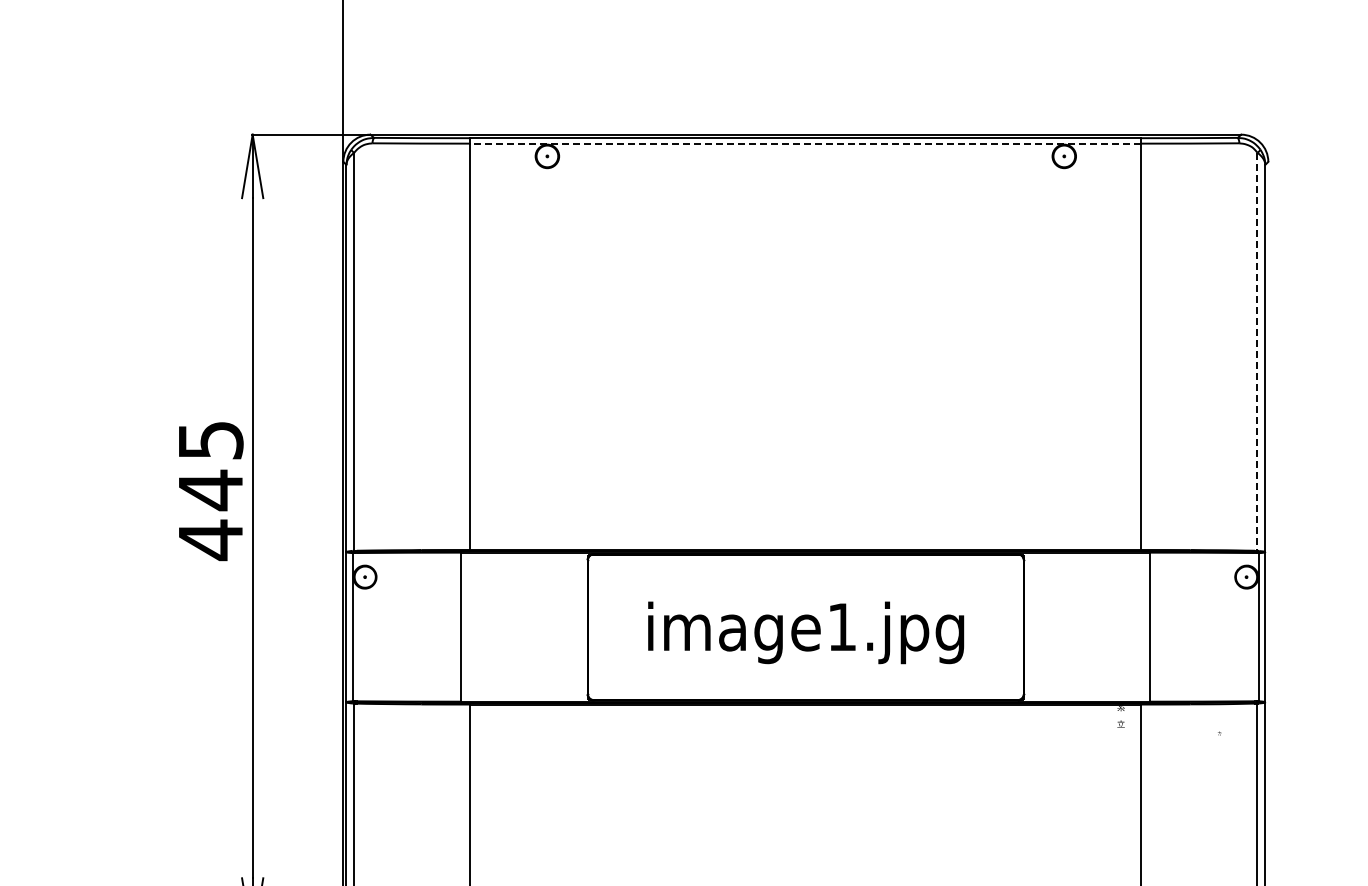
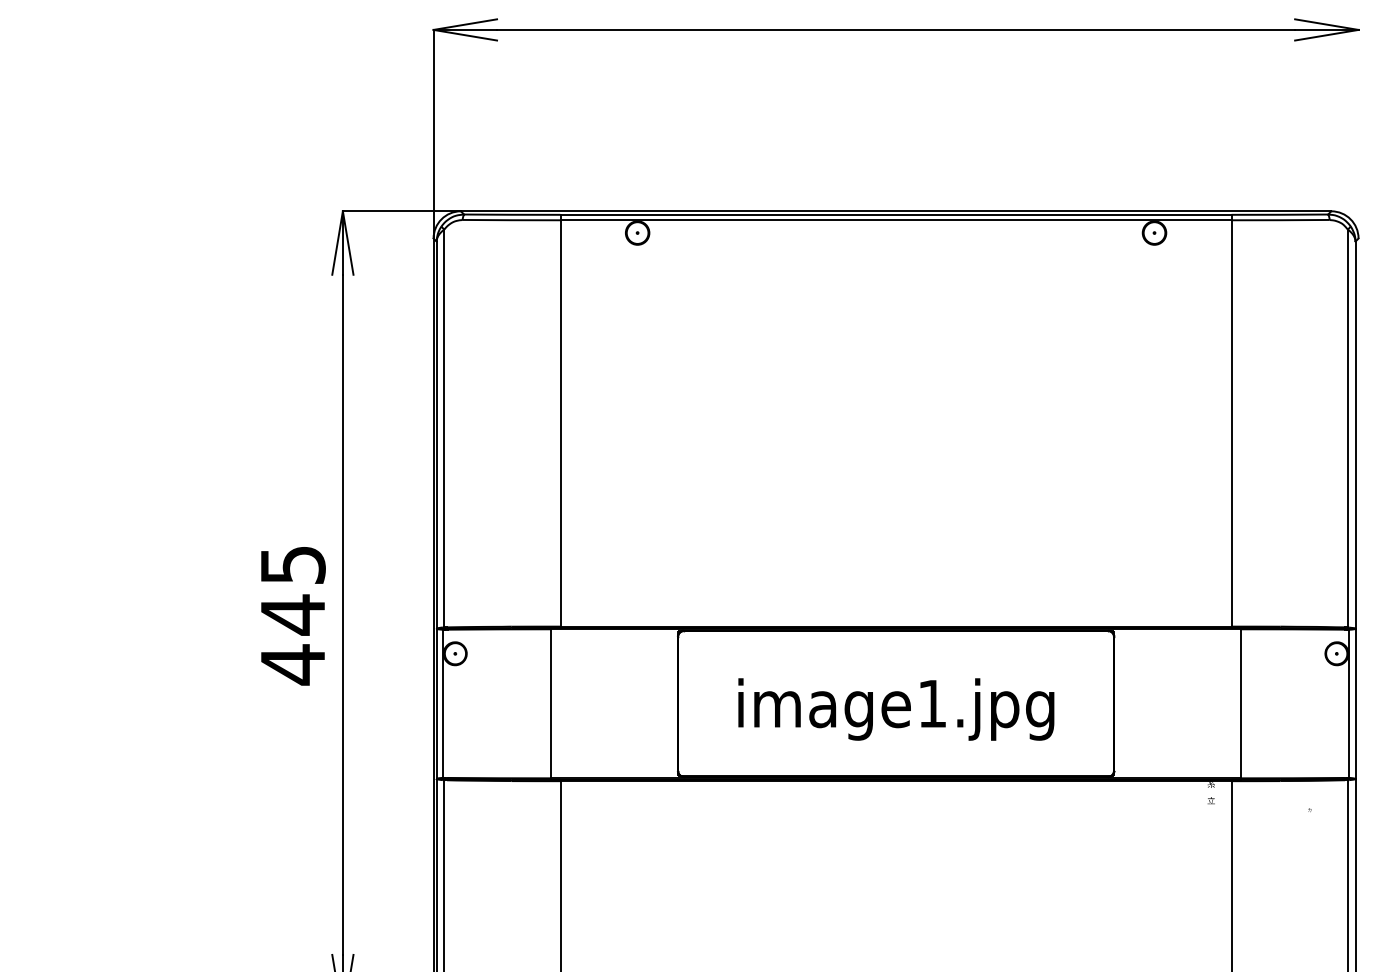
line: (806, 143) -> (896, 220), dashed -> solid
line: (1257, 351) -> (1347, 428), dashed -> solid
text: (211, 491) -> (293, 616), moved

